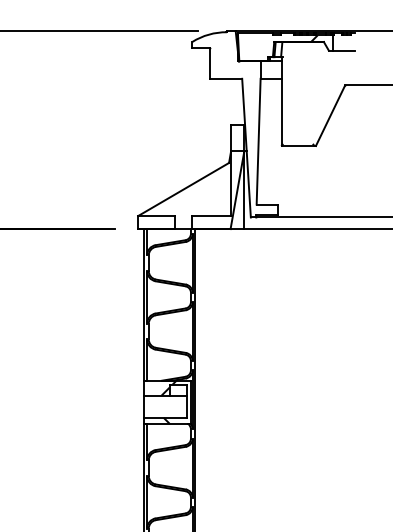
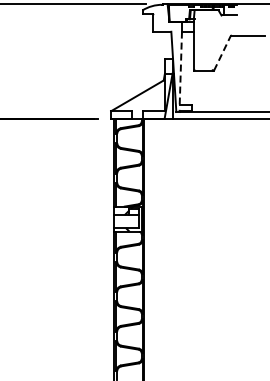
line: (330, 114) -> (222, 52), solid -> dashed
line: (258, 140) -> (180, 67), solid -> dashed

